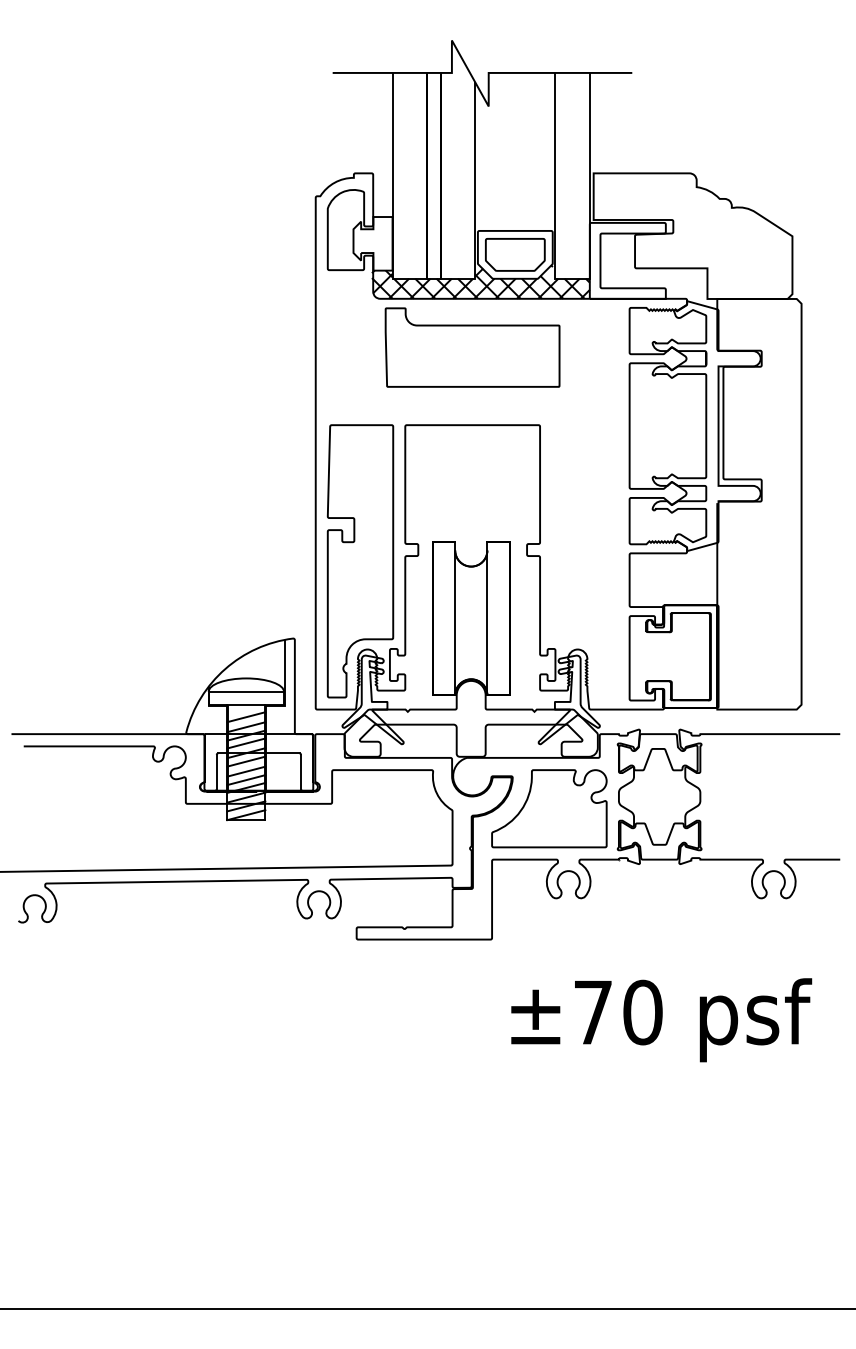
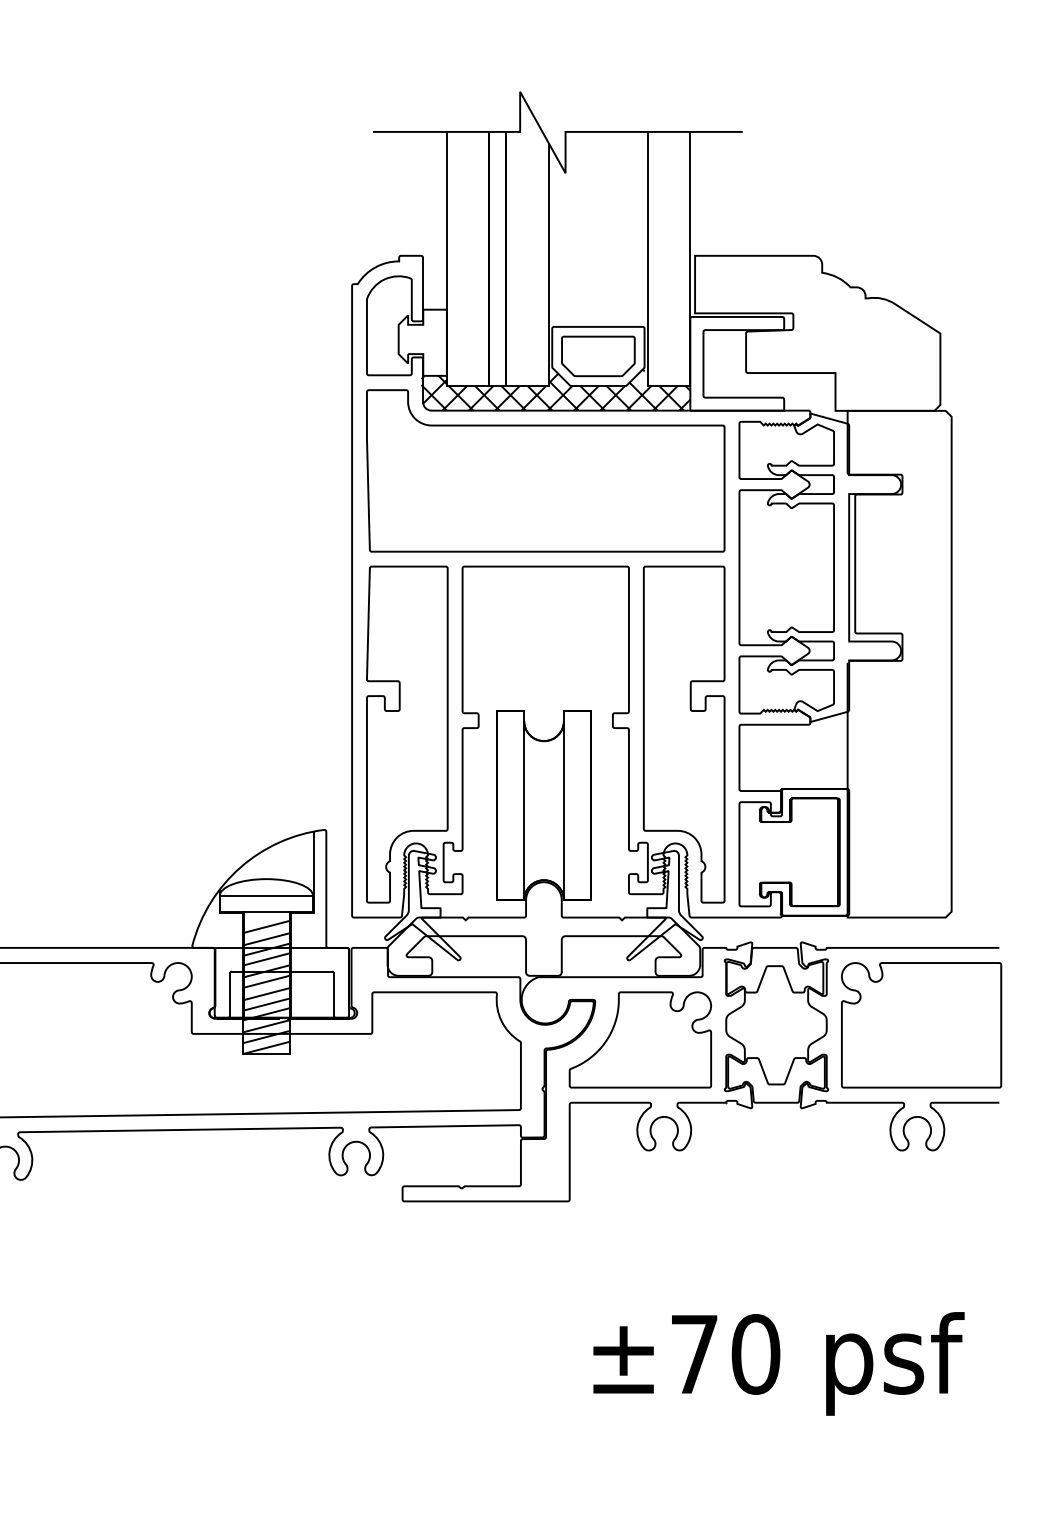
part: (472, 347) -> (545, 470), size x1.67
part: (584, 561) -> (683, 734), added
part: (776, 796) -> (920, 1024), added
text: (661, 1020) -> (778, 1364), moved

